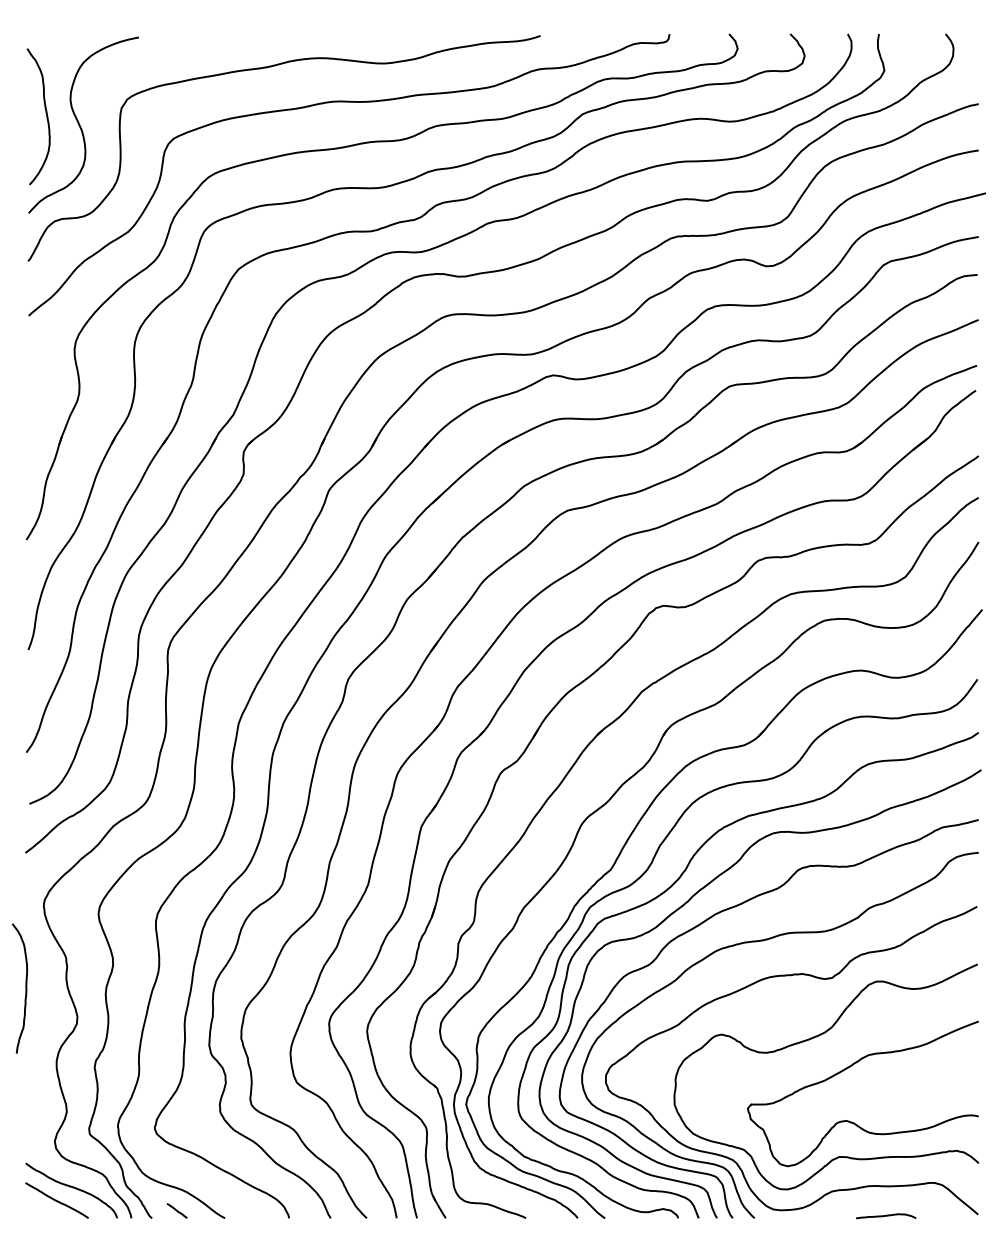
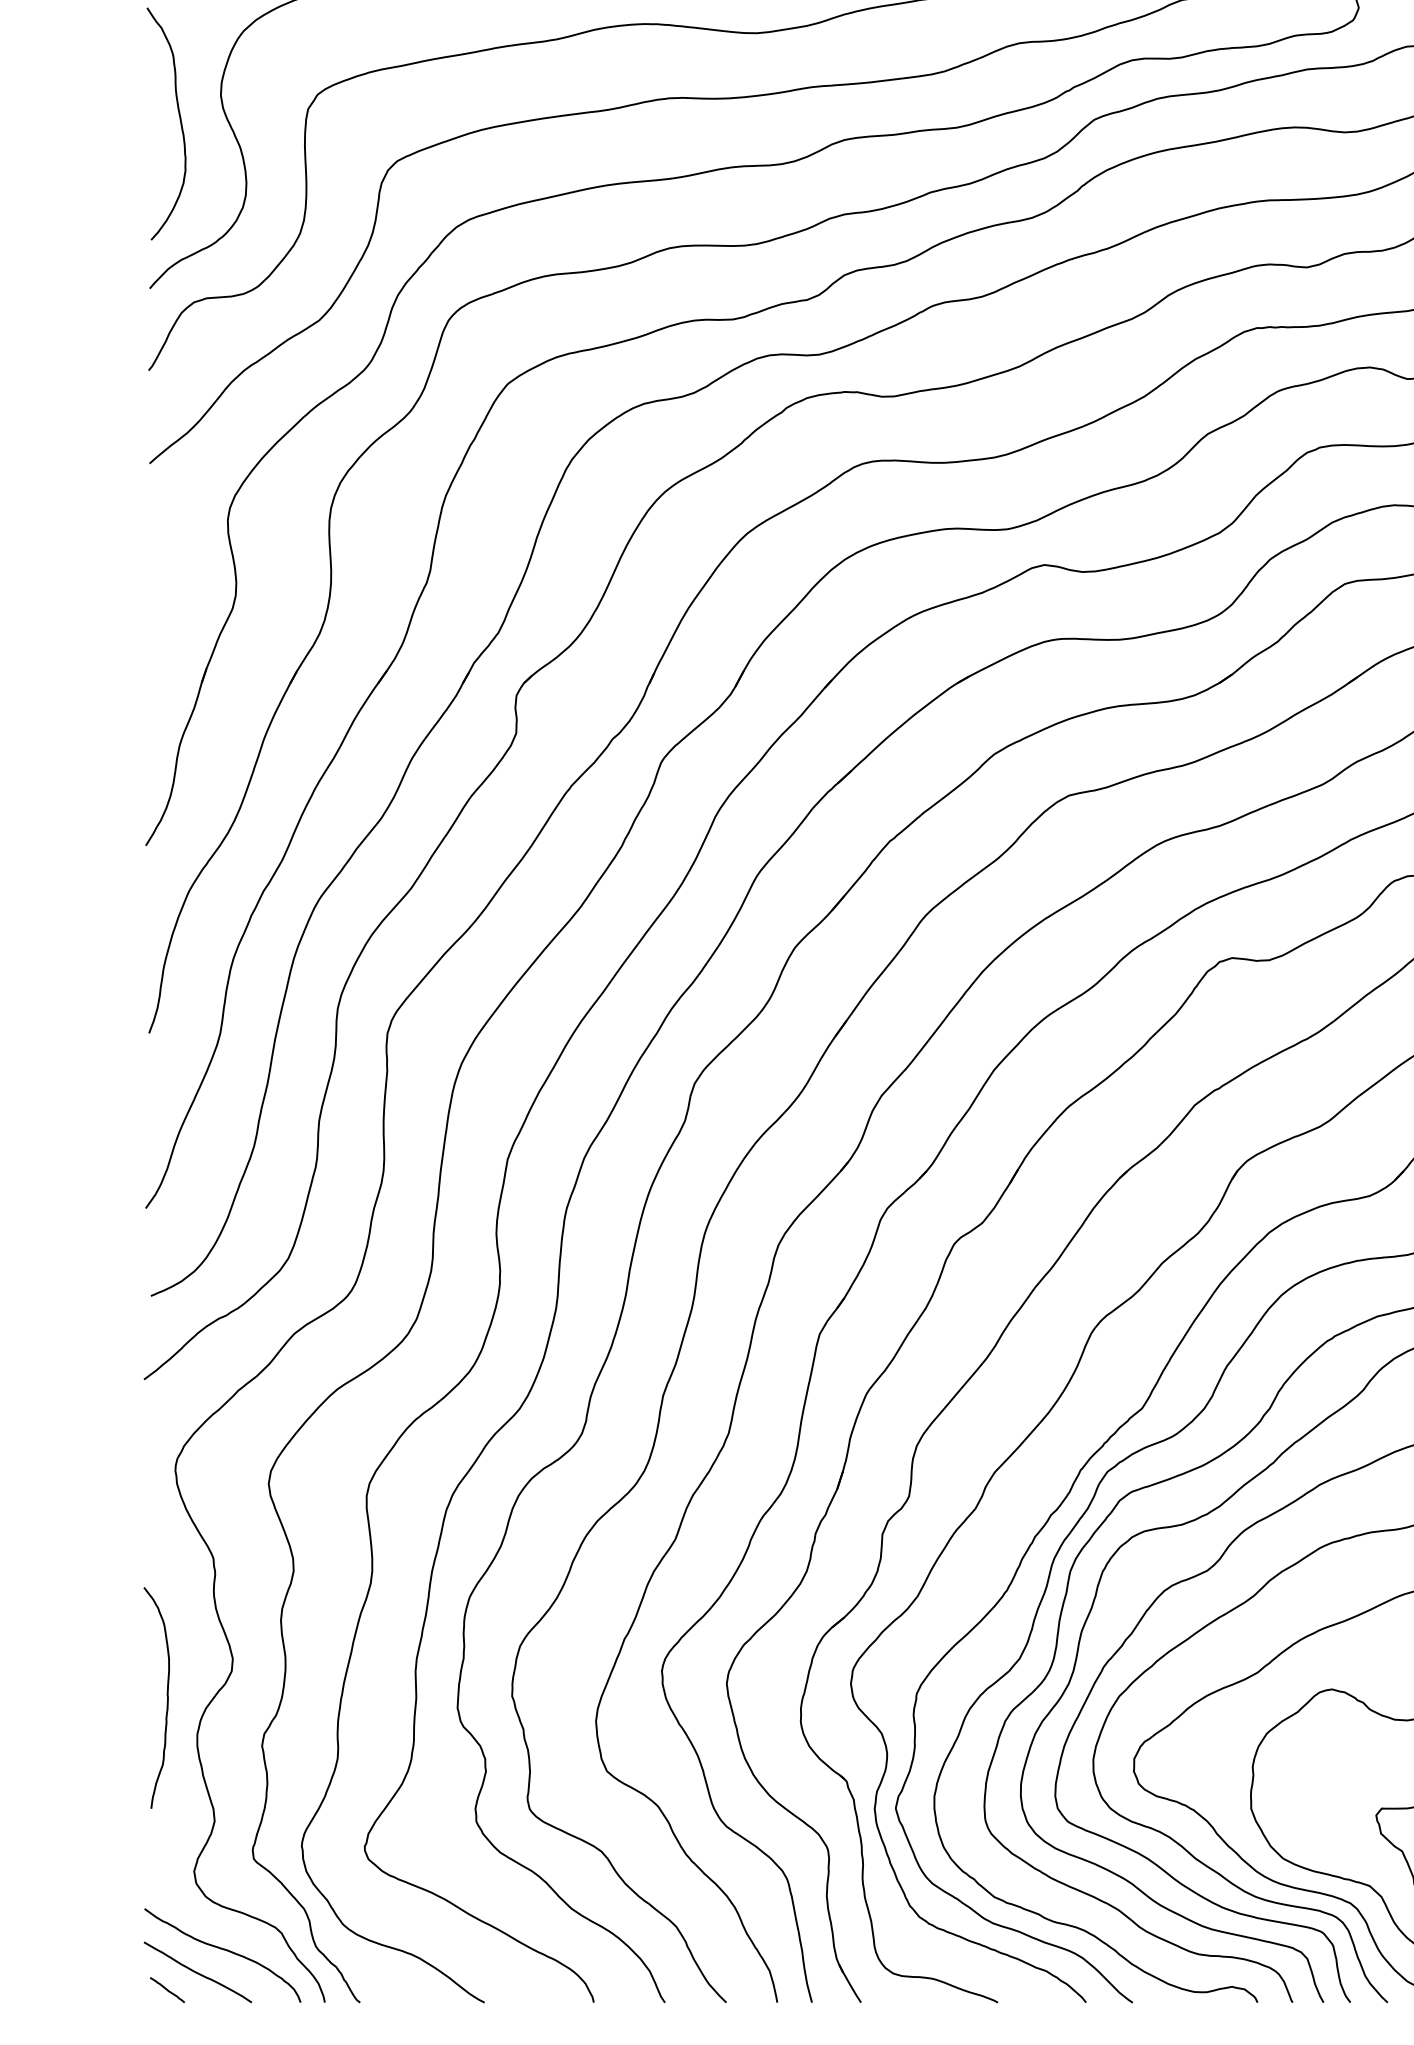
curve: (25, 988) -> (166, 1697), moved
line: (176, 1210) -> (166, 1989), moved

